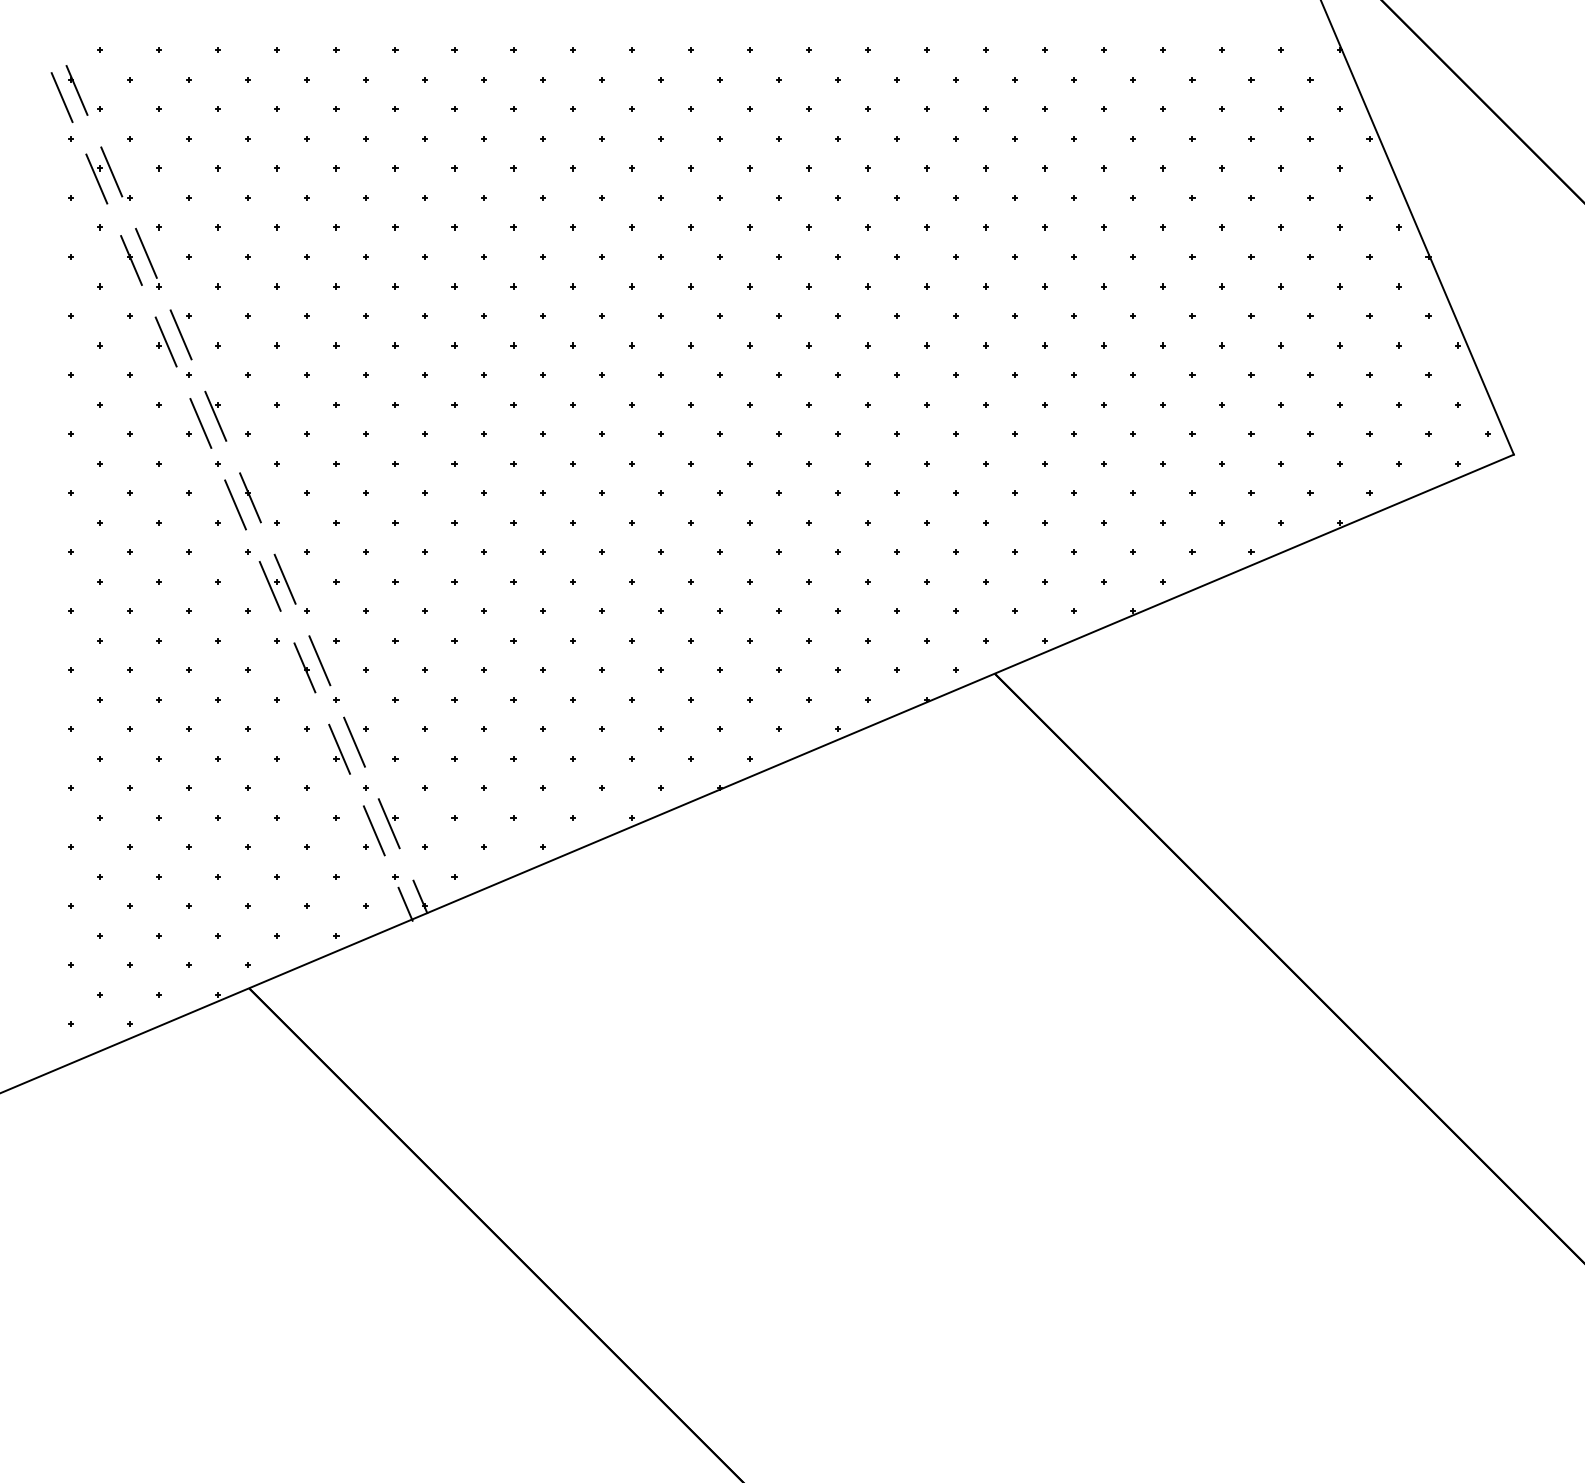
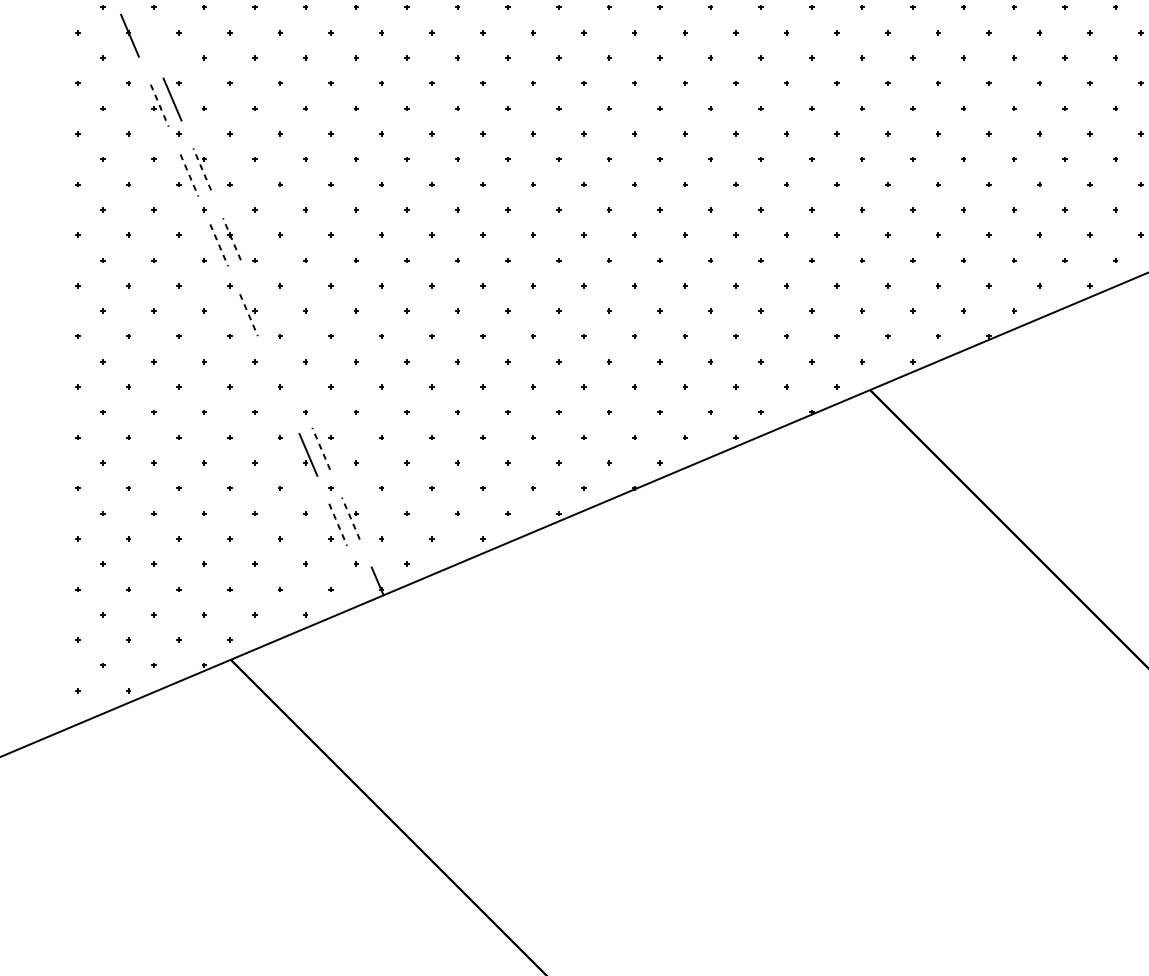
part: (148, 258) -> (144, 34), removed
line: (166, 342) -> (159, 106), solid -> dashed
line: (215, 416) -> (202, 169), solid -> dashed
line: (200, 423) -> (189, 175), solid -> dashed
line: (250, 497) -> (232, 238), solid -> dashed
line: (235, 504) -> (219, 244), solid -> dashed
line: (284, 578) -> (261, 308), removed
line: (270, 586) -> (249, 315), solid -> dashed
line: (319, 660) -> (291, 378), removed
line: (304, 667) -> (278, 384), removed
line: (354, 742) -> (321, 449), solid -> dashed
line: (389, 823) -> (351, 518), solid -> dashed
line: (374, 830) -> (338, 524), solid -> dashed
line: (405, 903) -> (364, 587), removed

